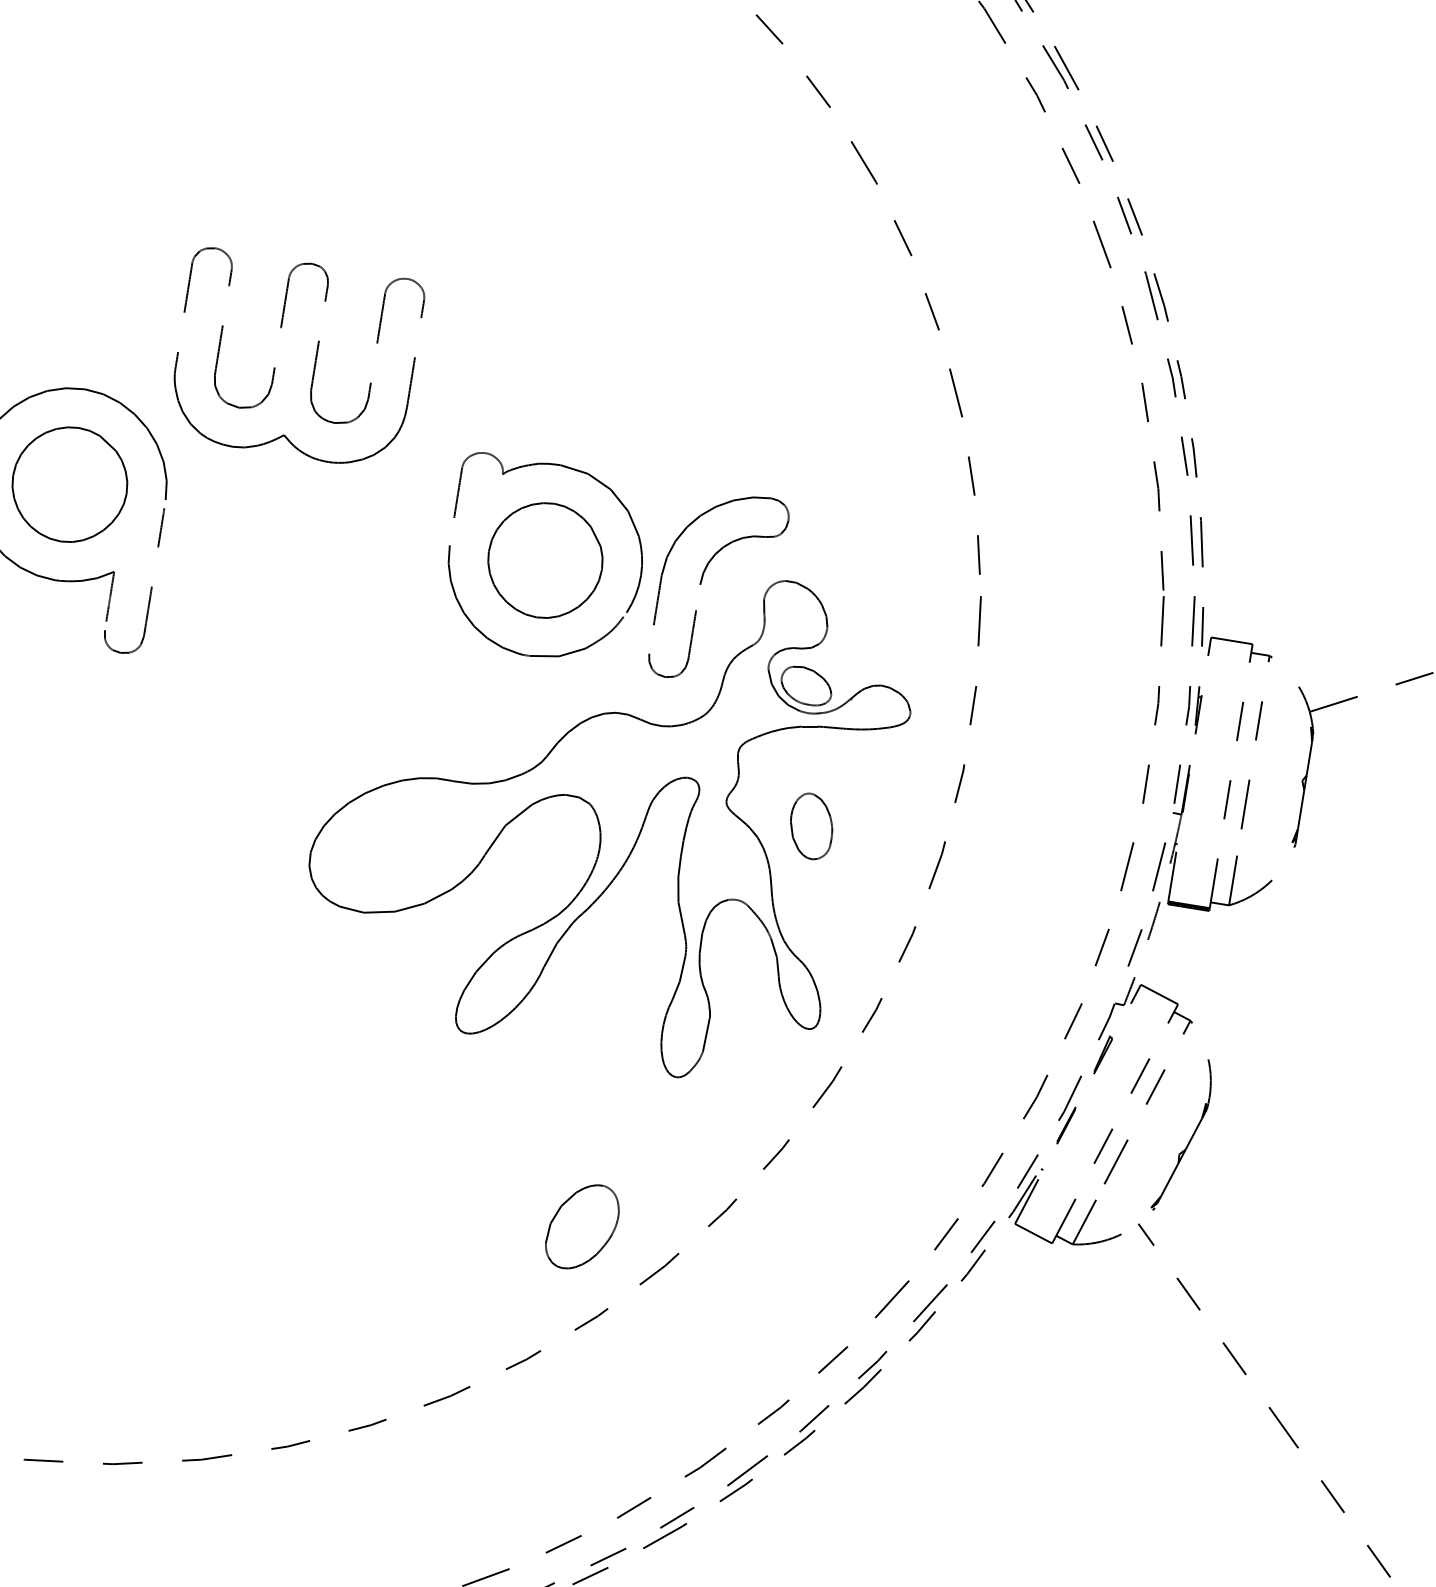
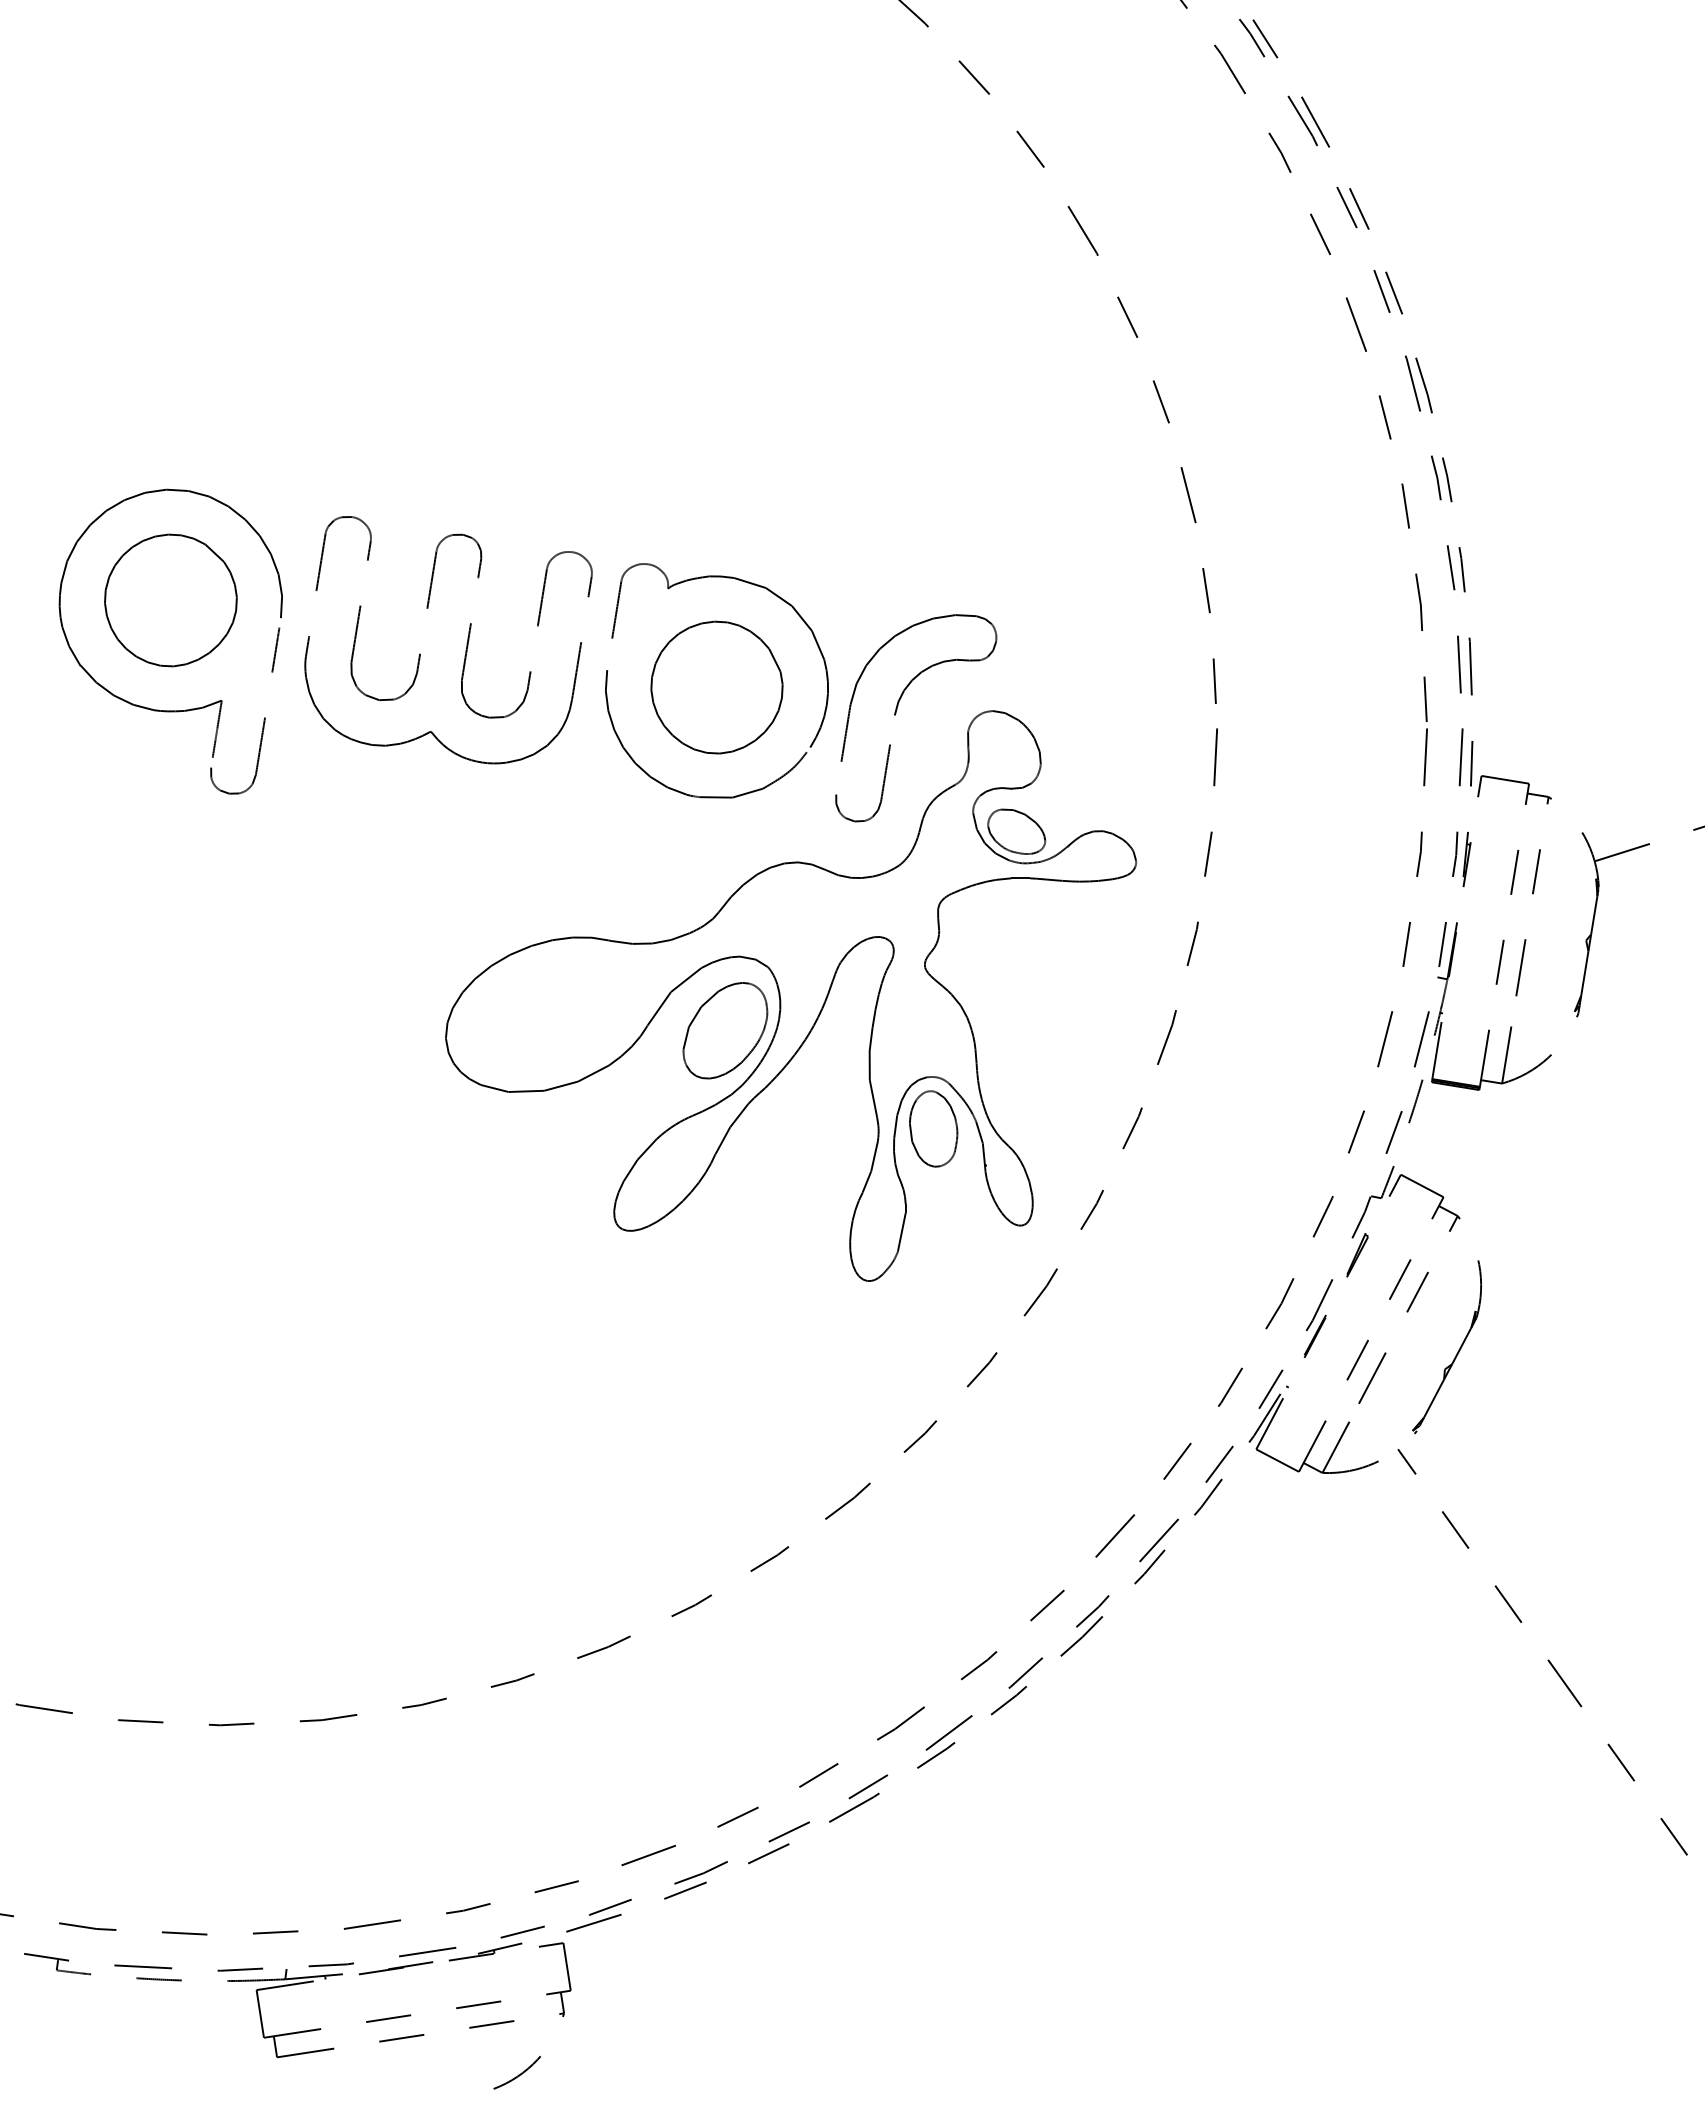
part: (315, 358) -> (466, 643), moved
part: (811, 826) -> (933, 1128), moved
part: (582, 1226) -> (725, 1030), moved

